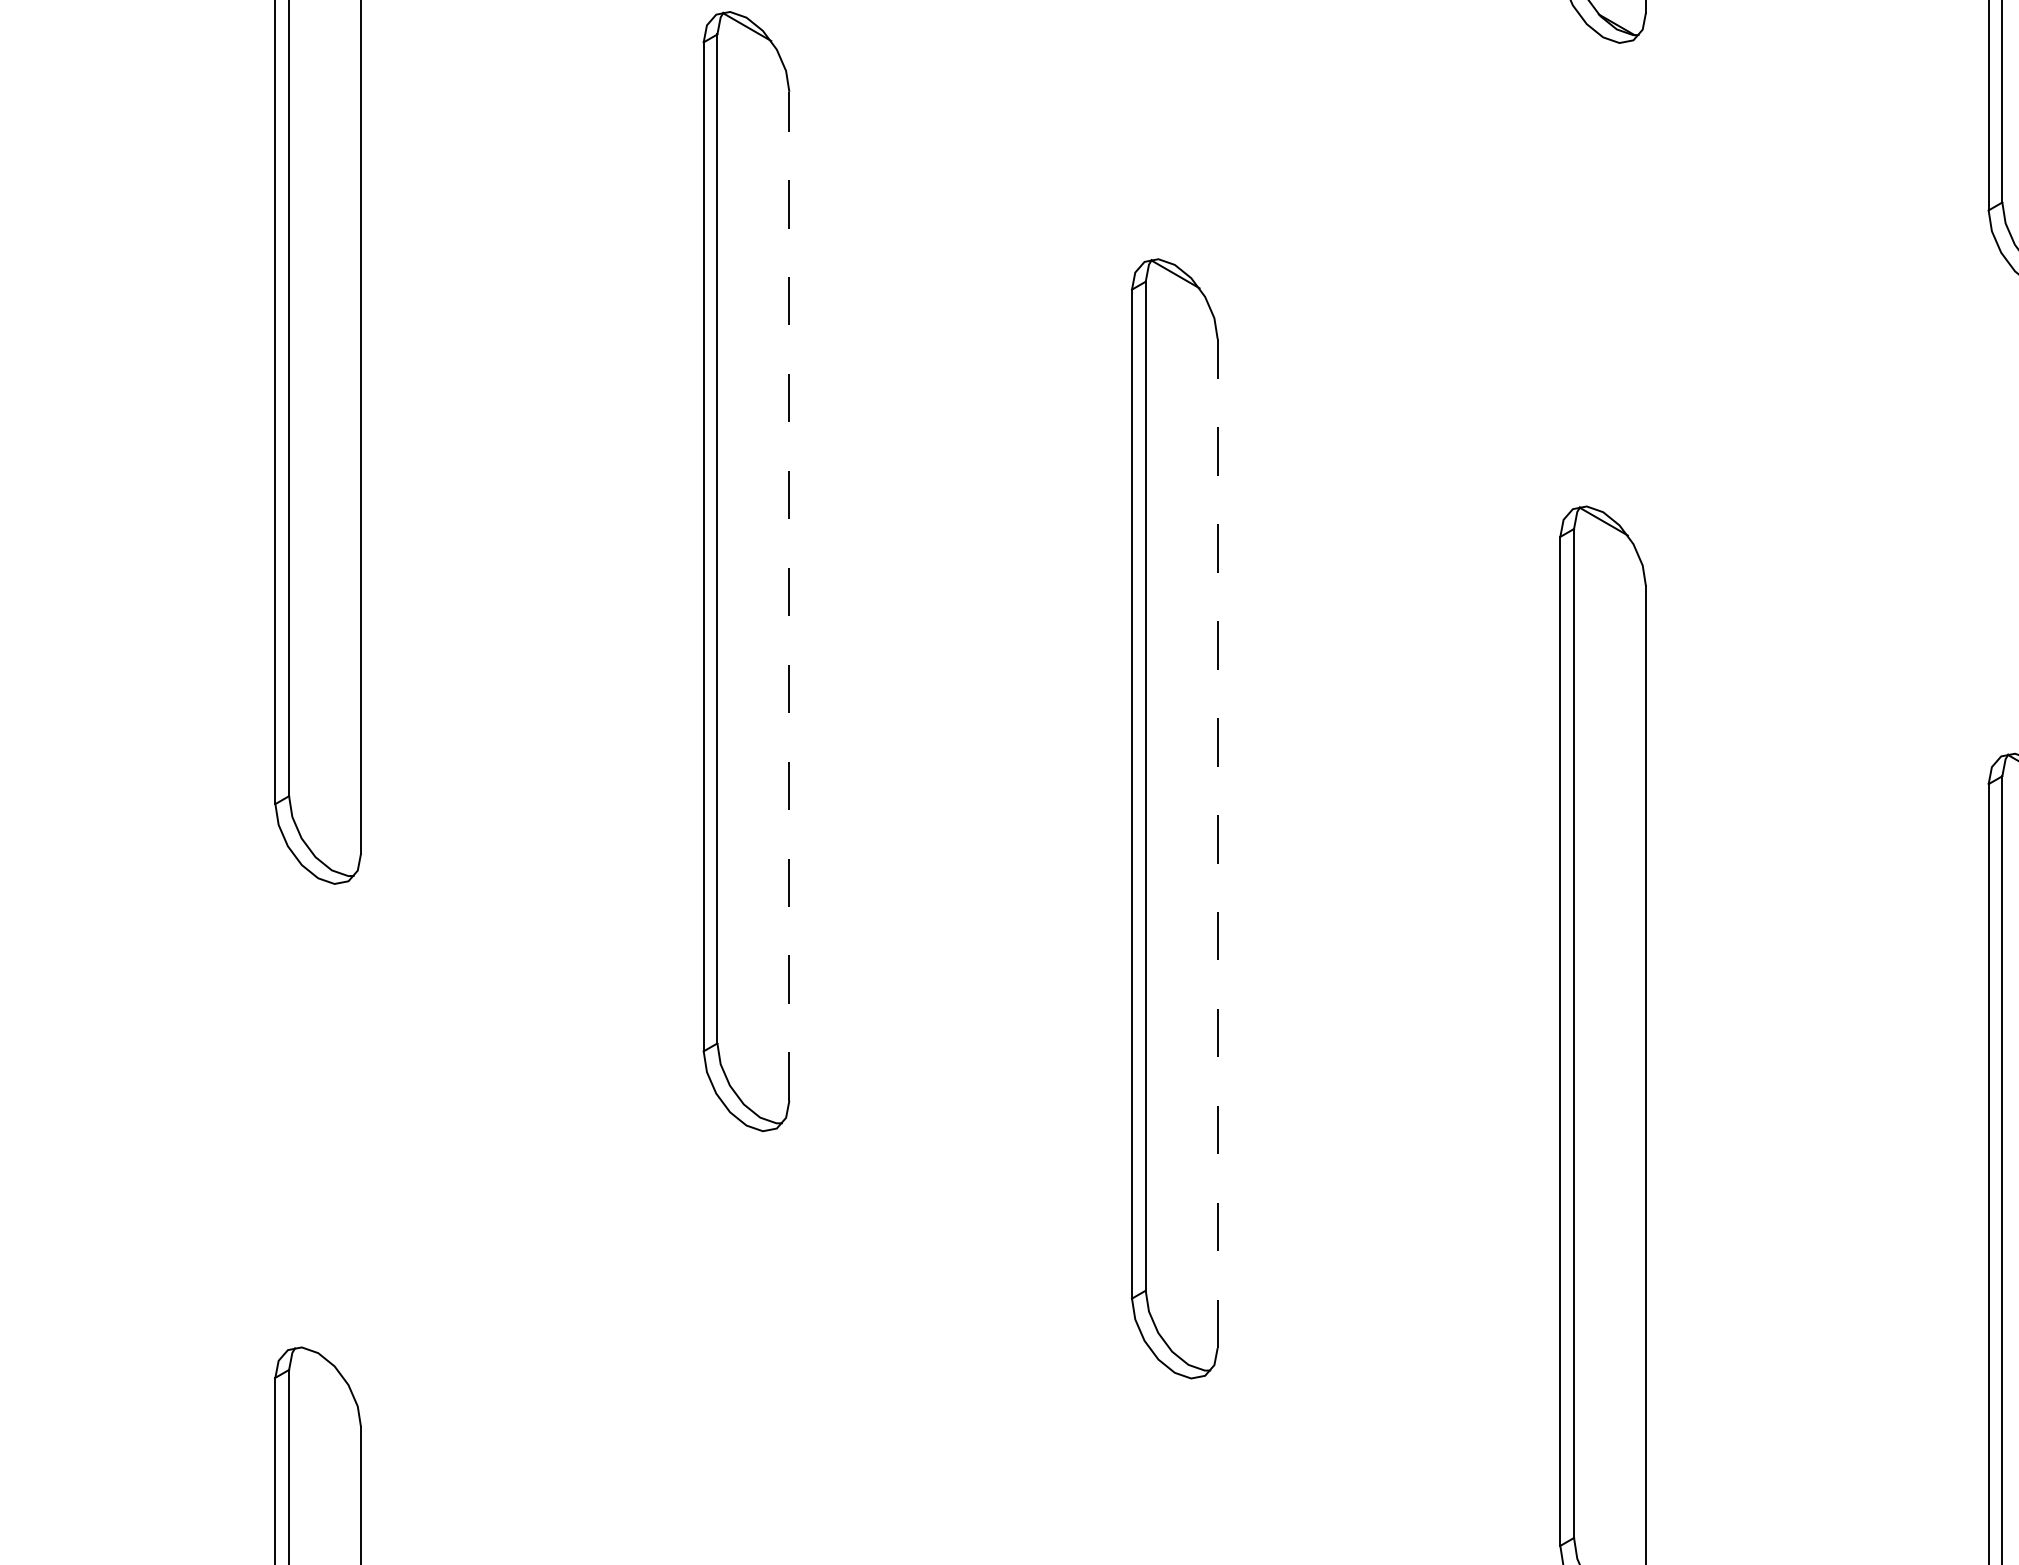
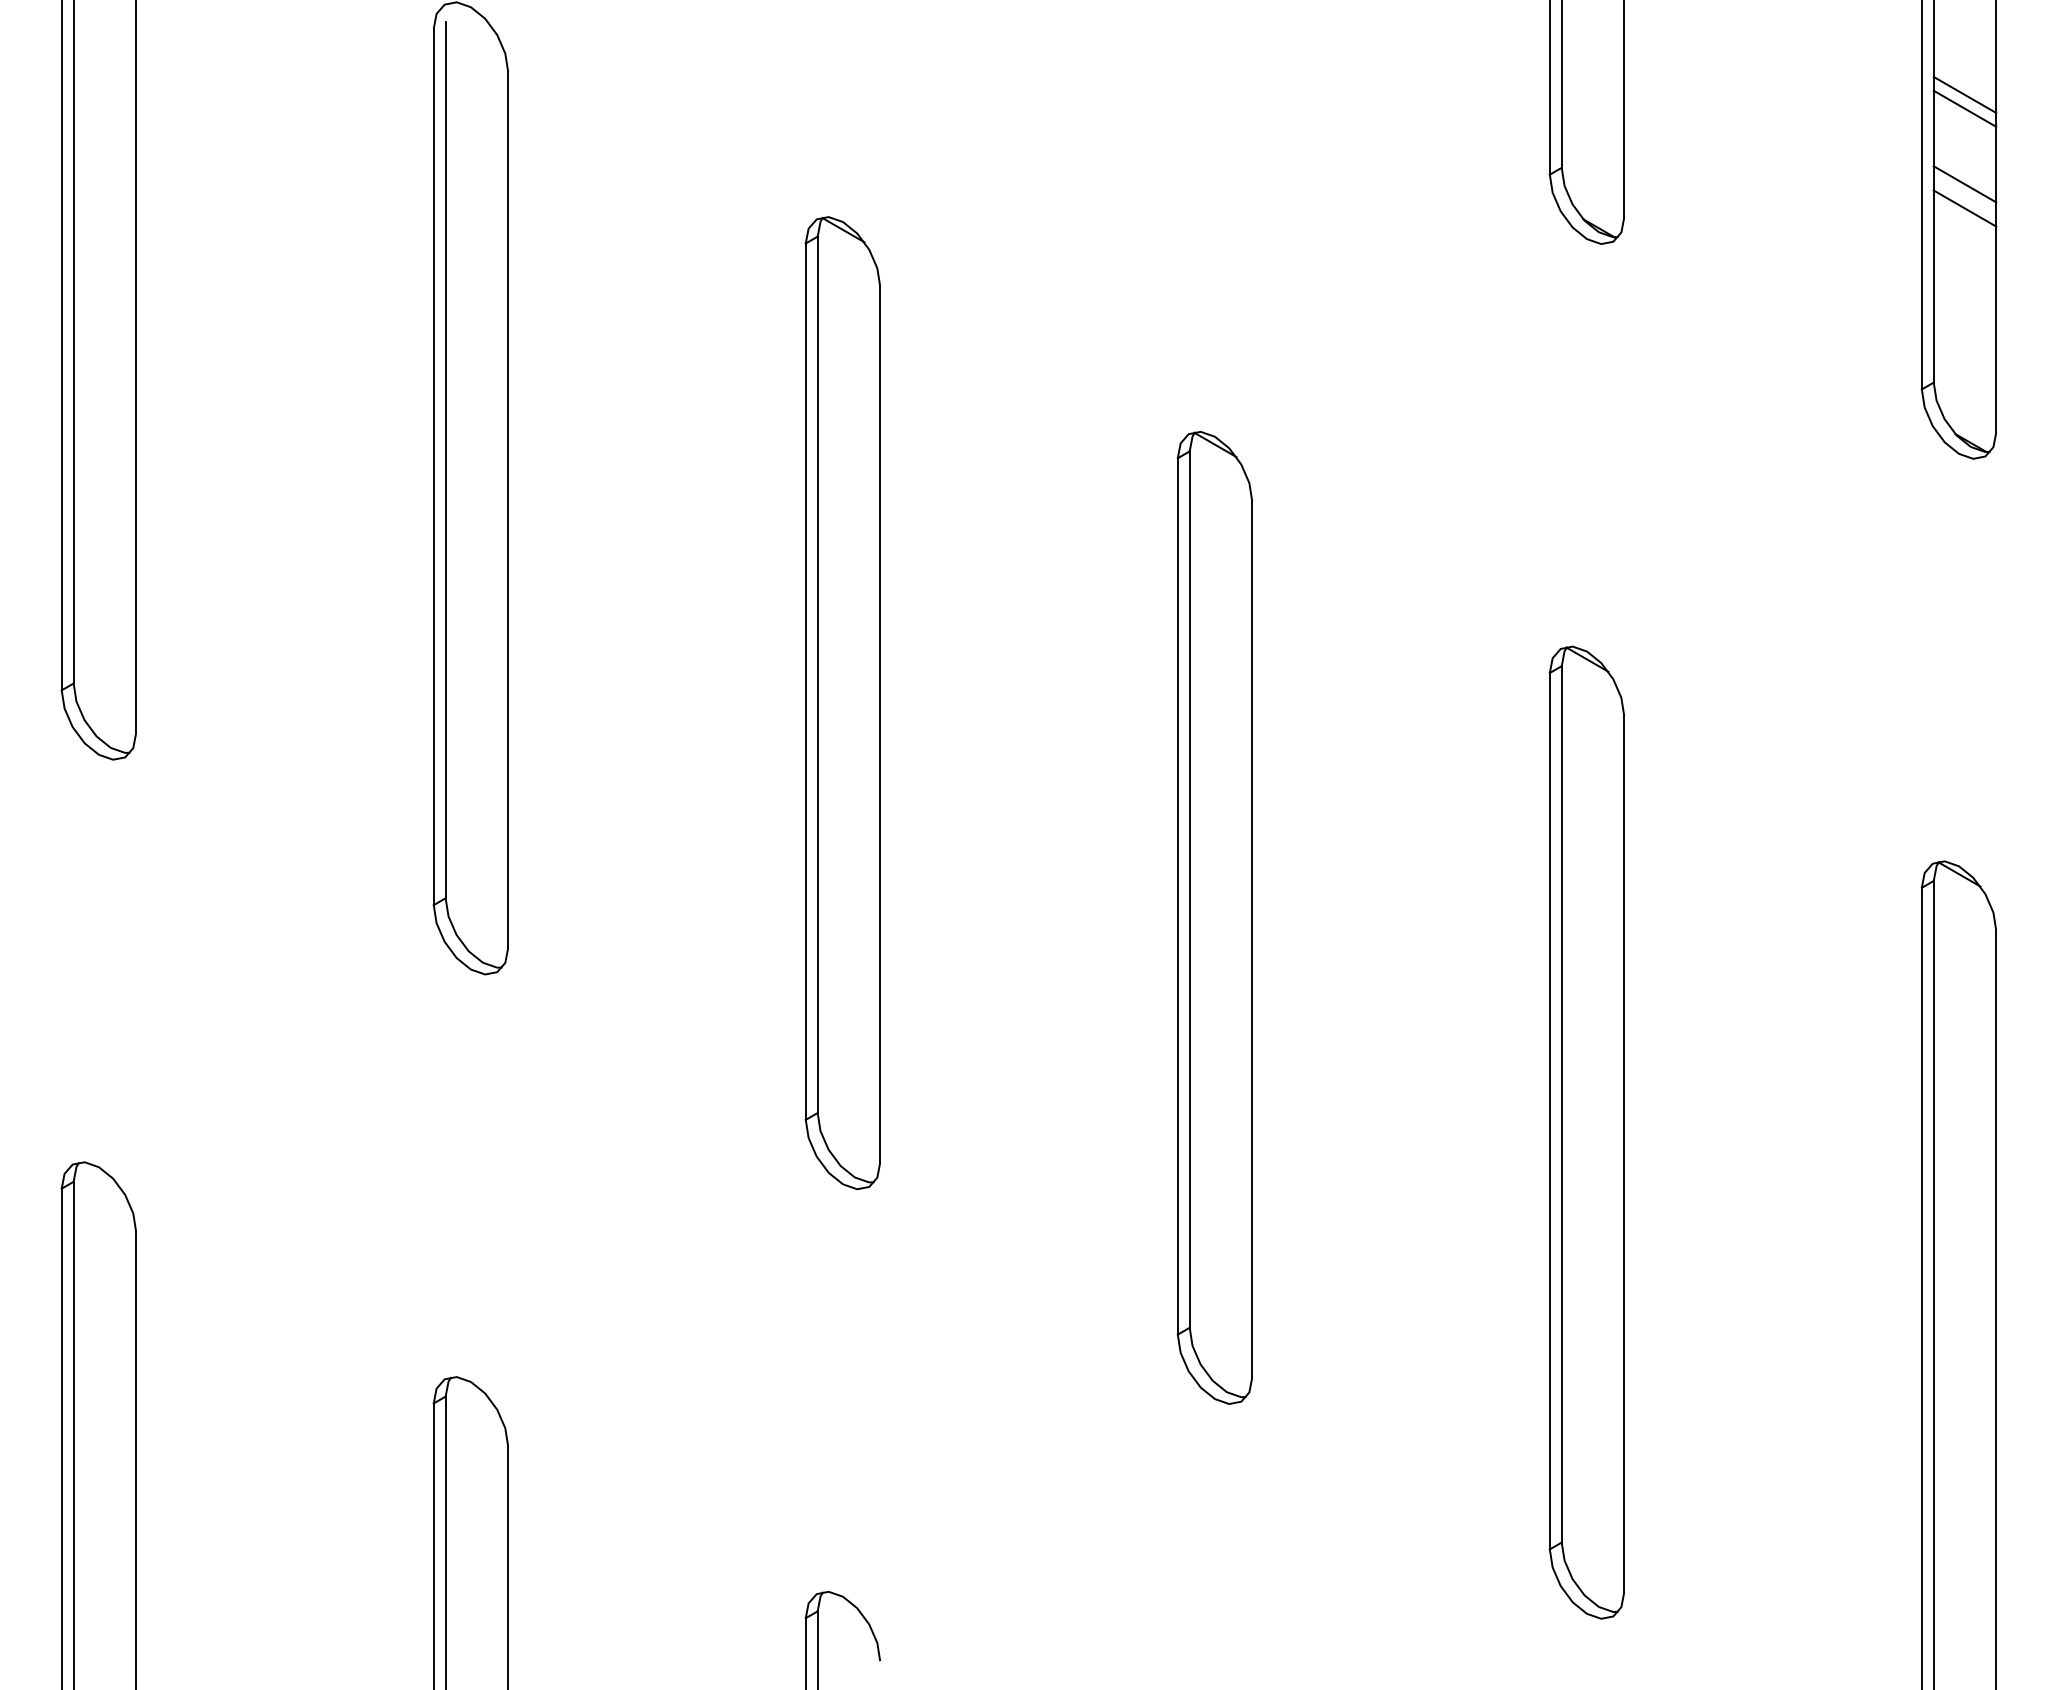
line: (789, 596) -> (880, 724), dashed -> solid
line: (1218, 842) -> (1252, 938), dashed -> solid

